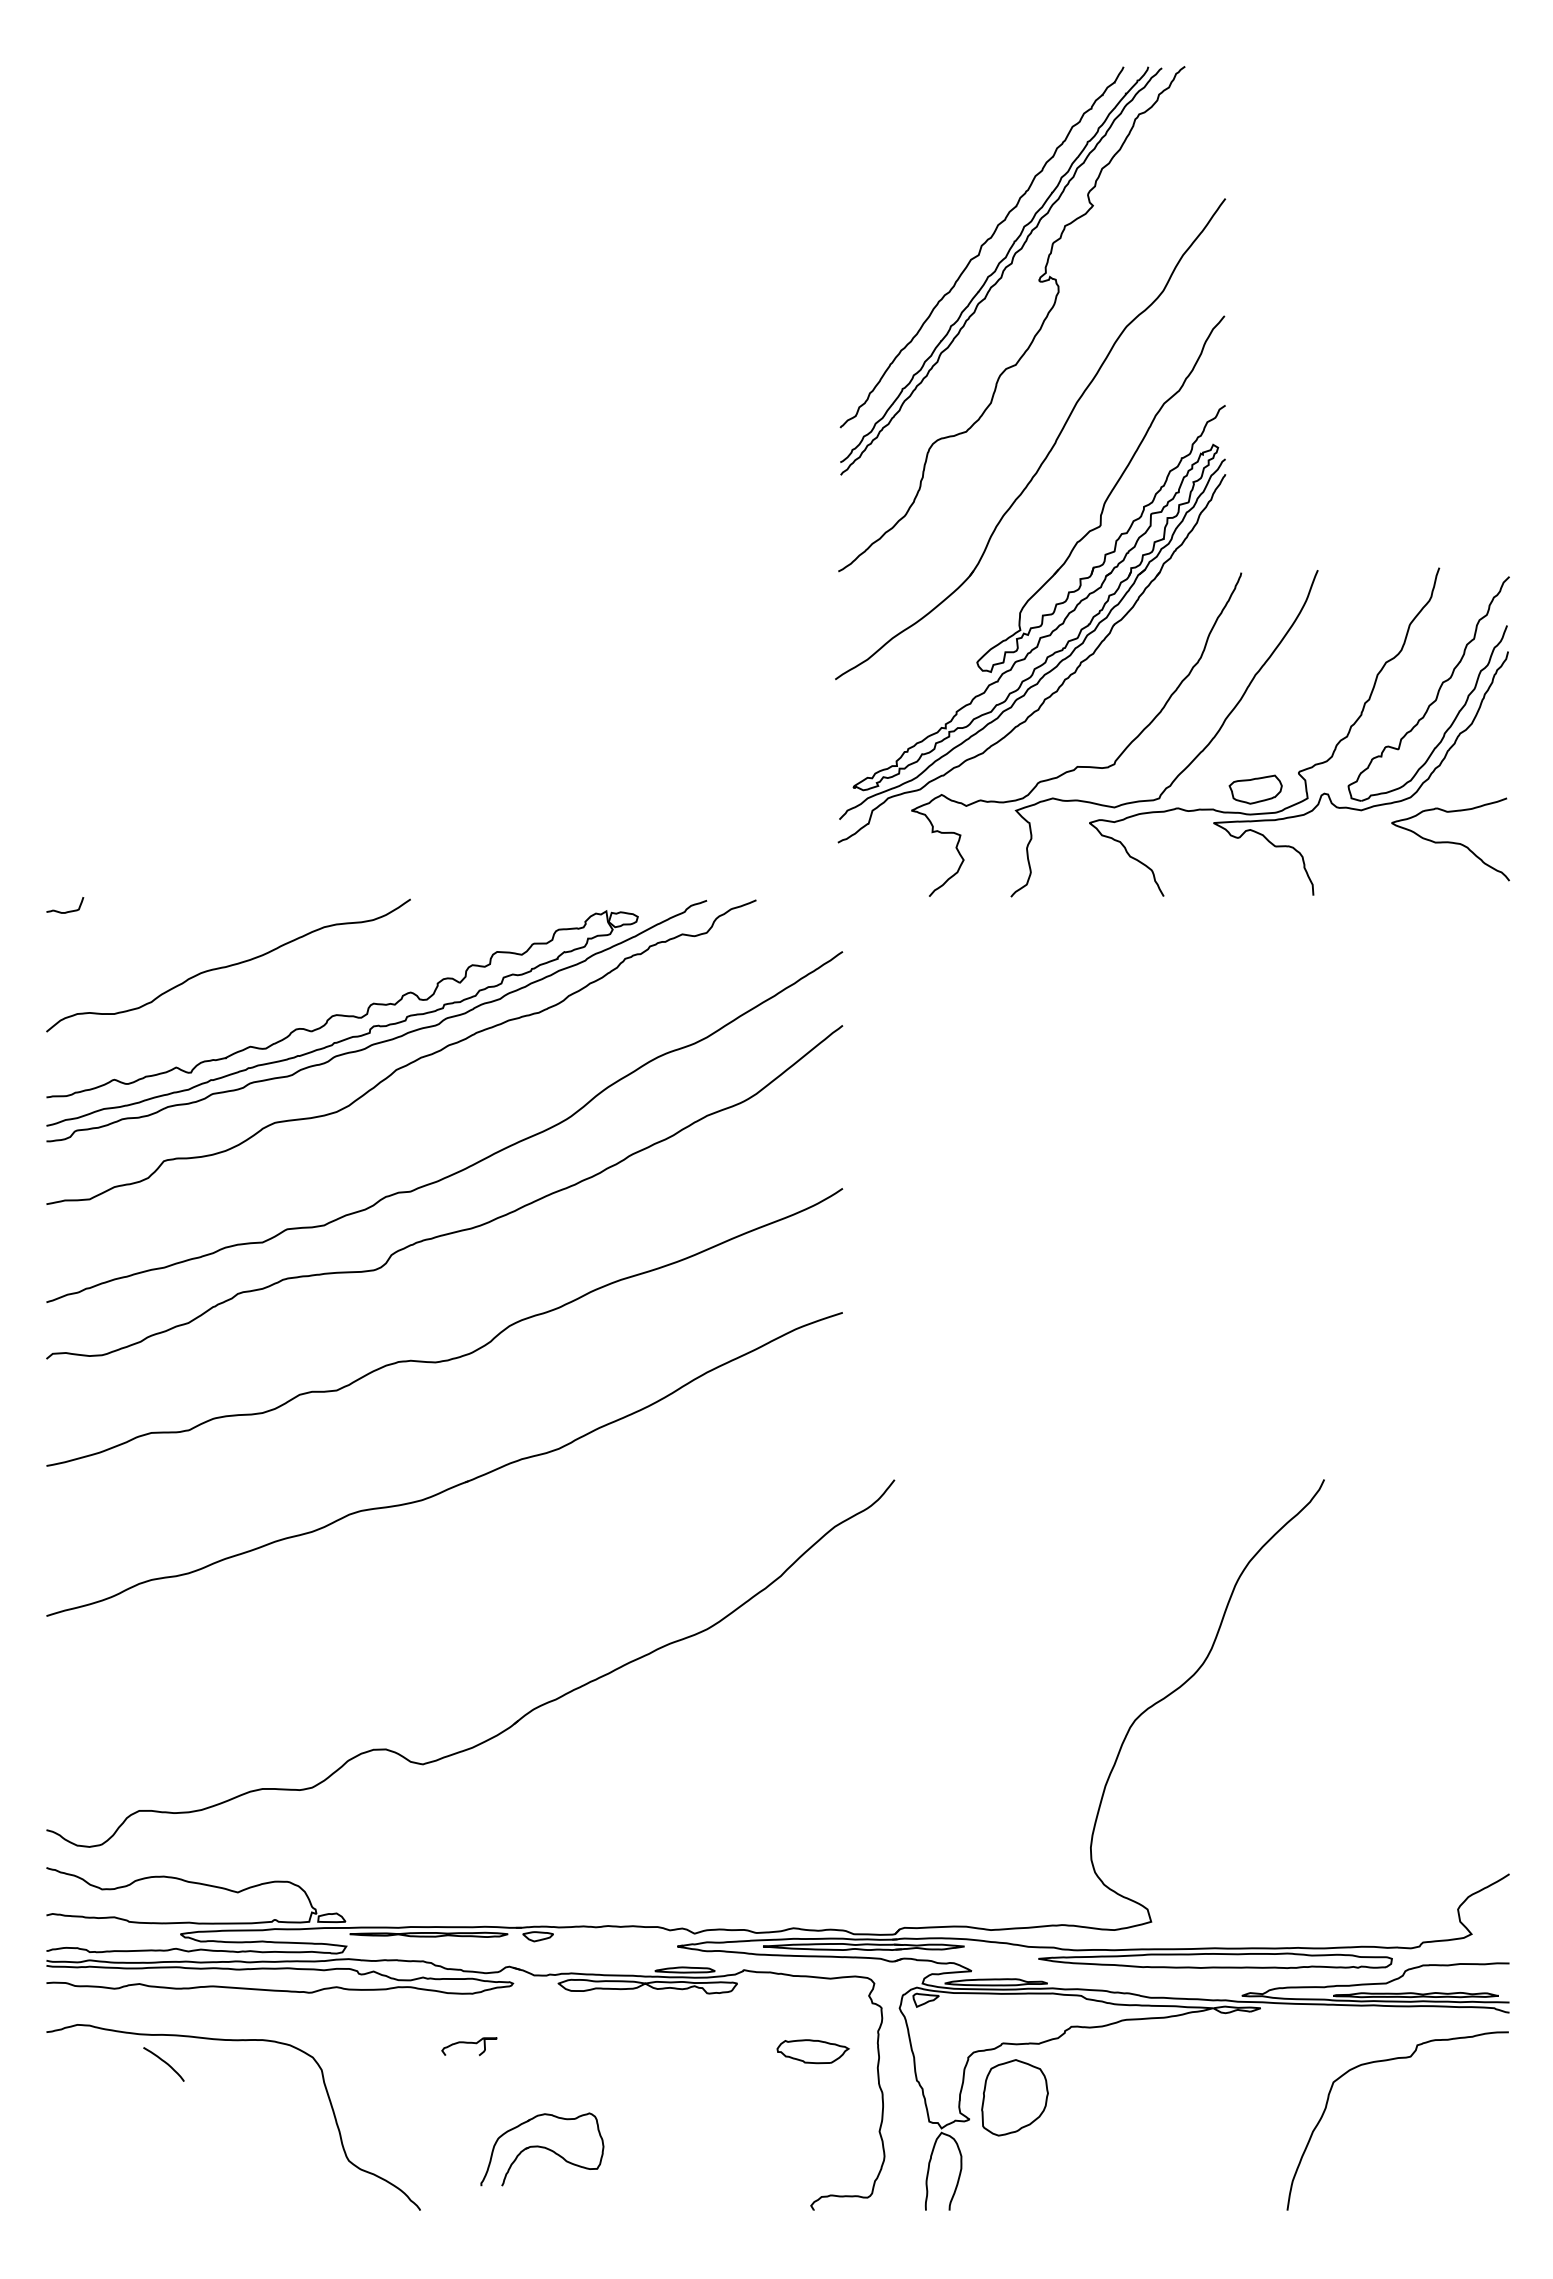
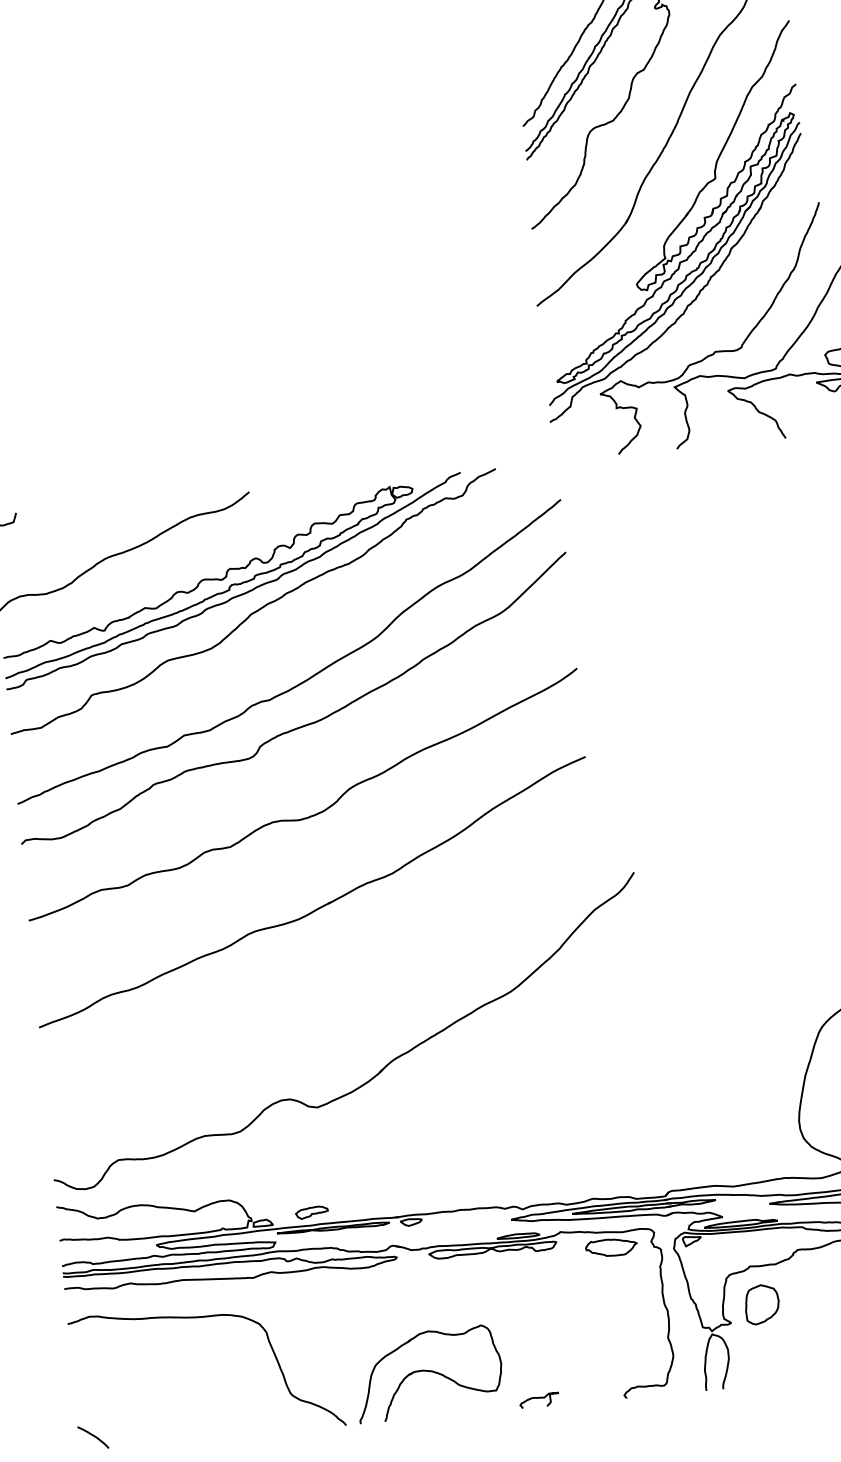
part: (400, 1909) -> (311, 1212), added
curve: (469, 2043) -> (539, 1398), moved
part: (812, 2051) -> (611, 1247), moved
curve: (163, 2062) -> (92, 1436), moved
part: (1014, 2097) -> (761, 1304), size x0.71
part: (542, 2149) -> (429, 1373), size x1.67

